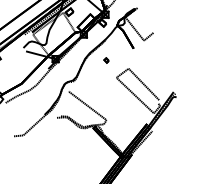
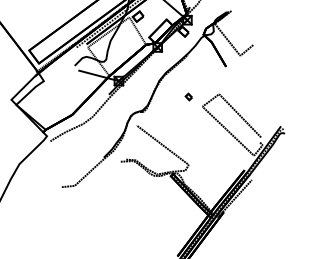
part: (106, 60) -> (188, 96), moved

